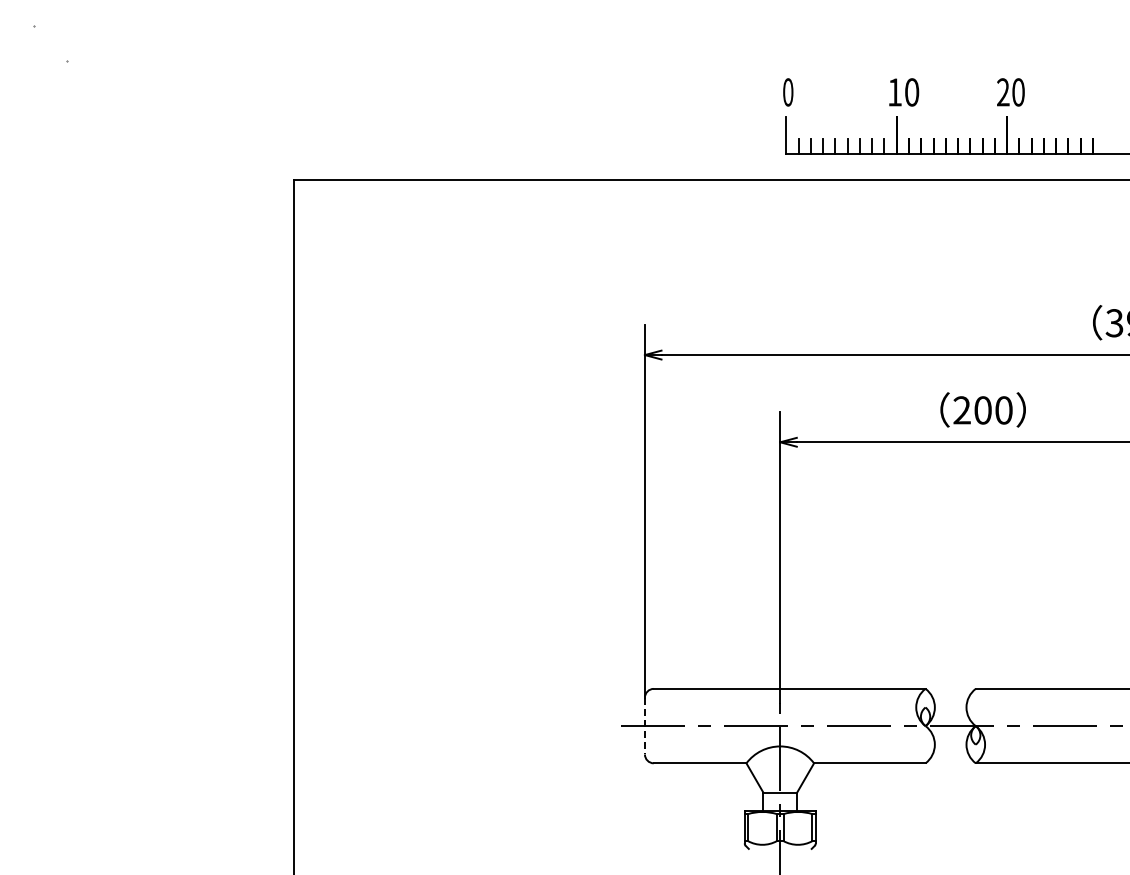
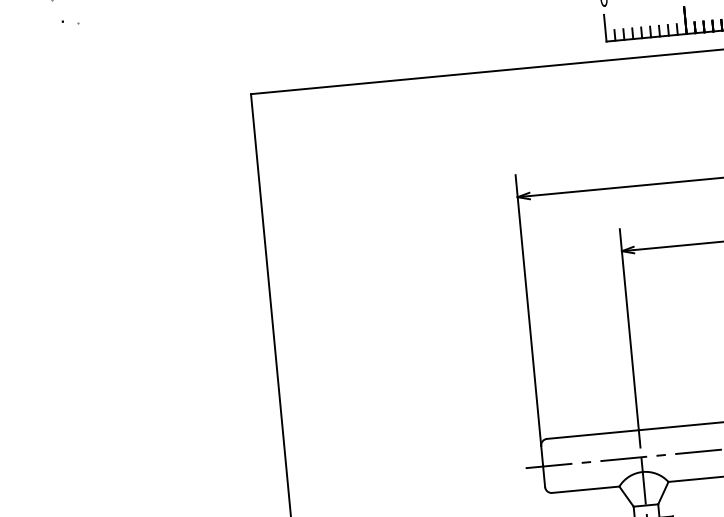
line: (644, 726) -> (542, 466), dashed -> solid

